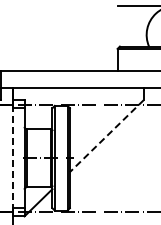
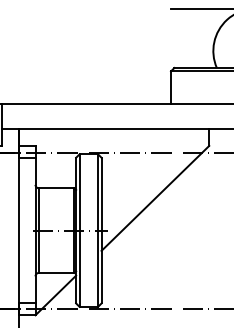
line: (106, 136) -> (154, 198), dashed -> solid
line: (12, 158) -> (17, 230), dashed -> solid

